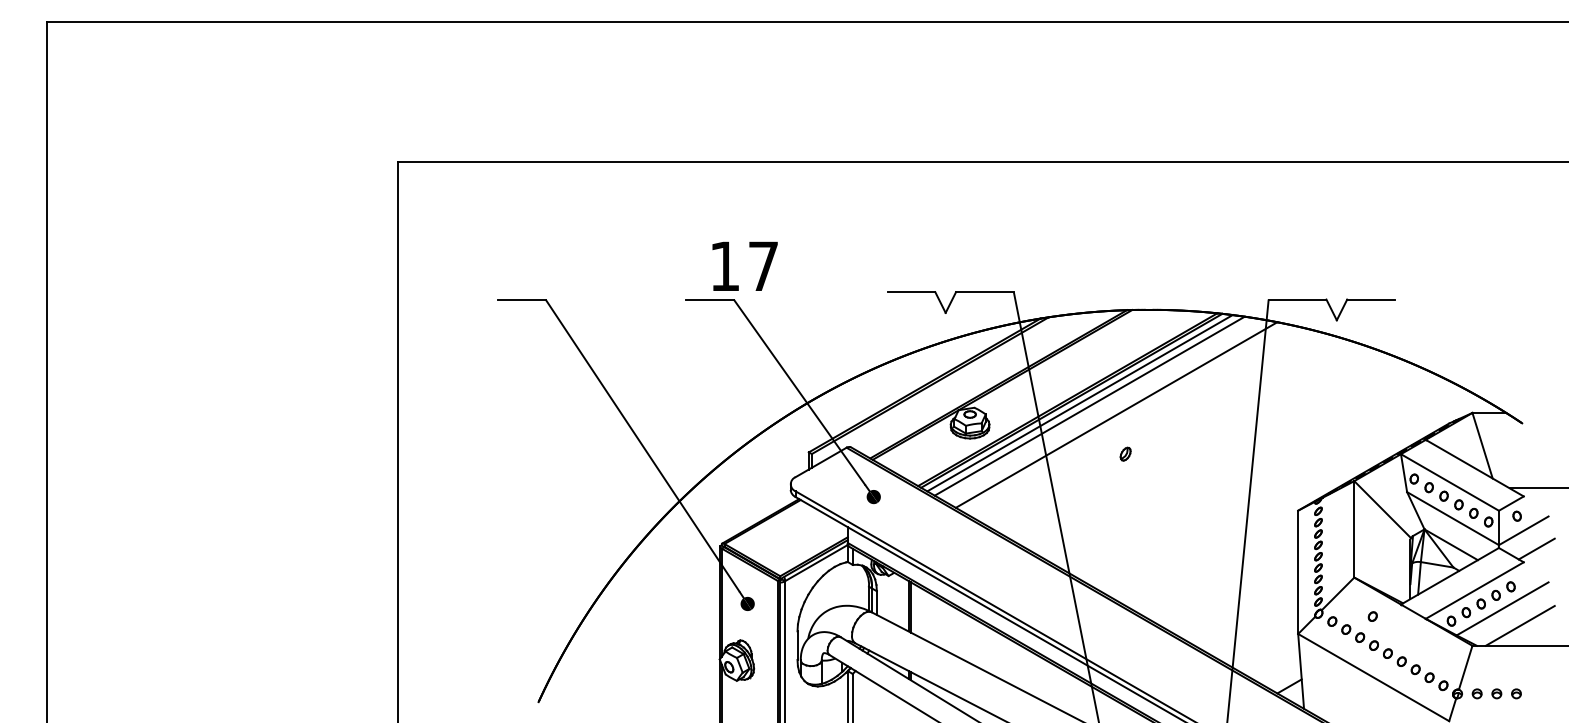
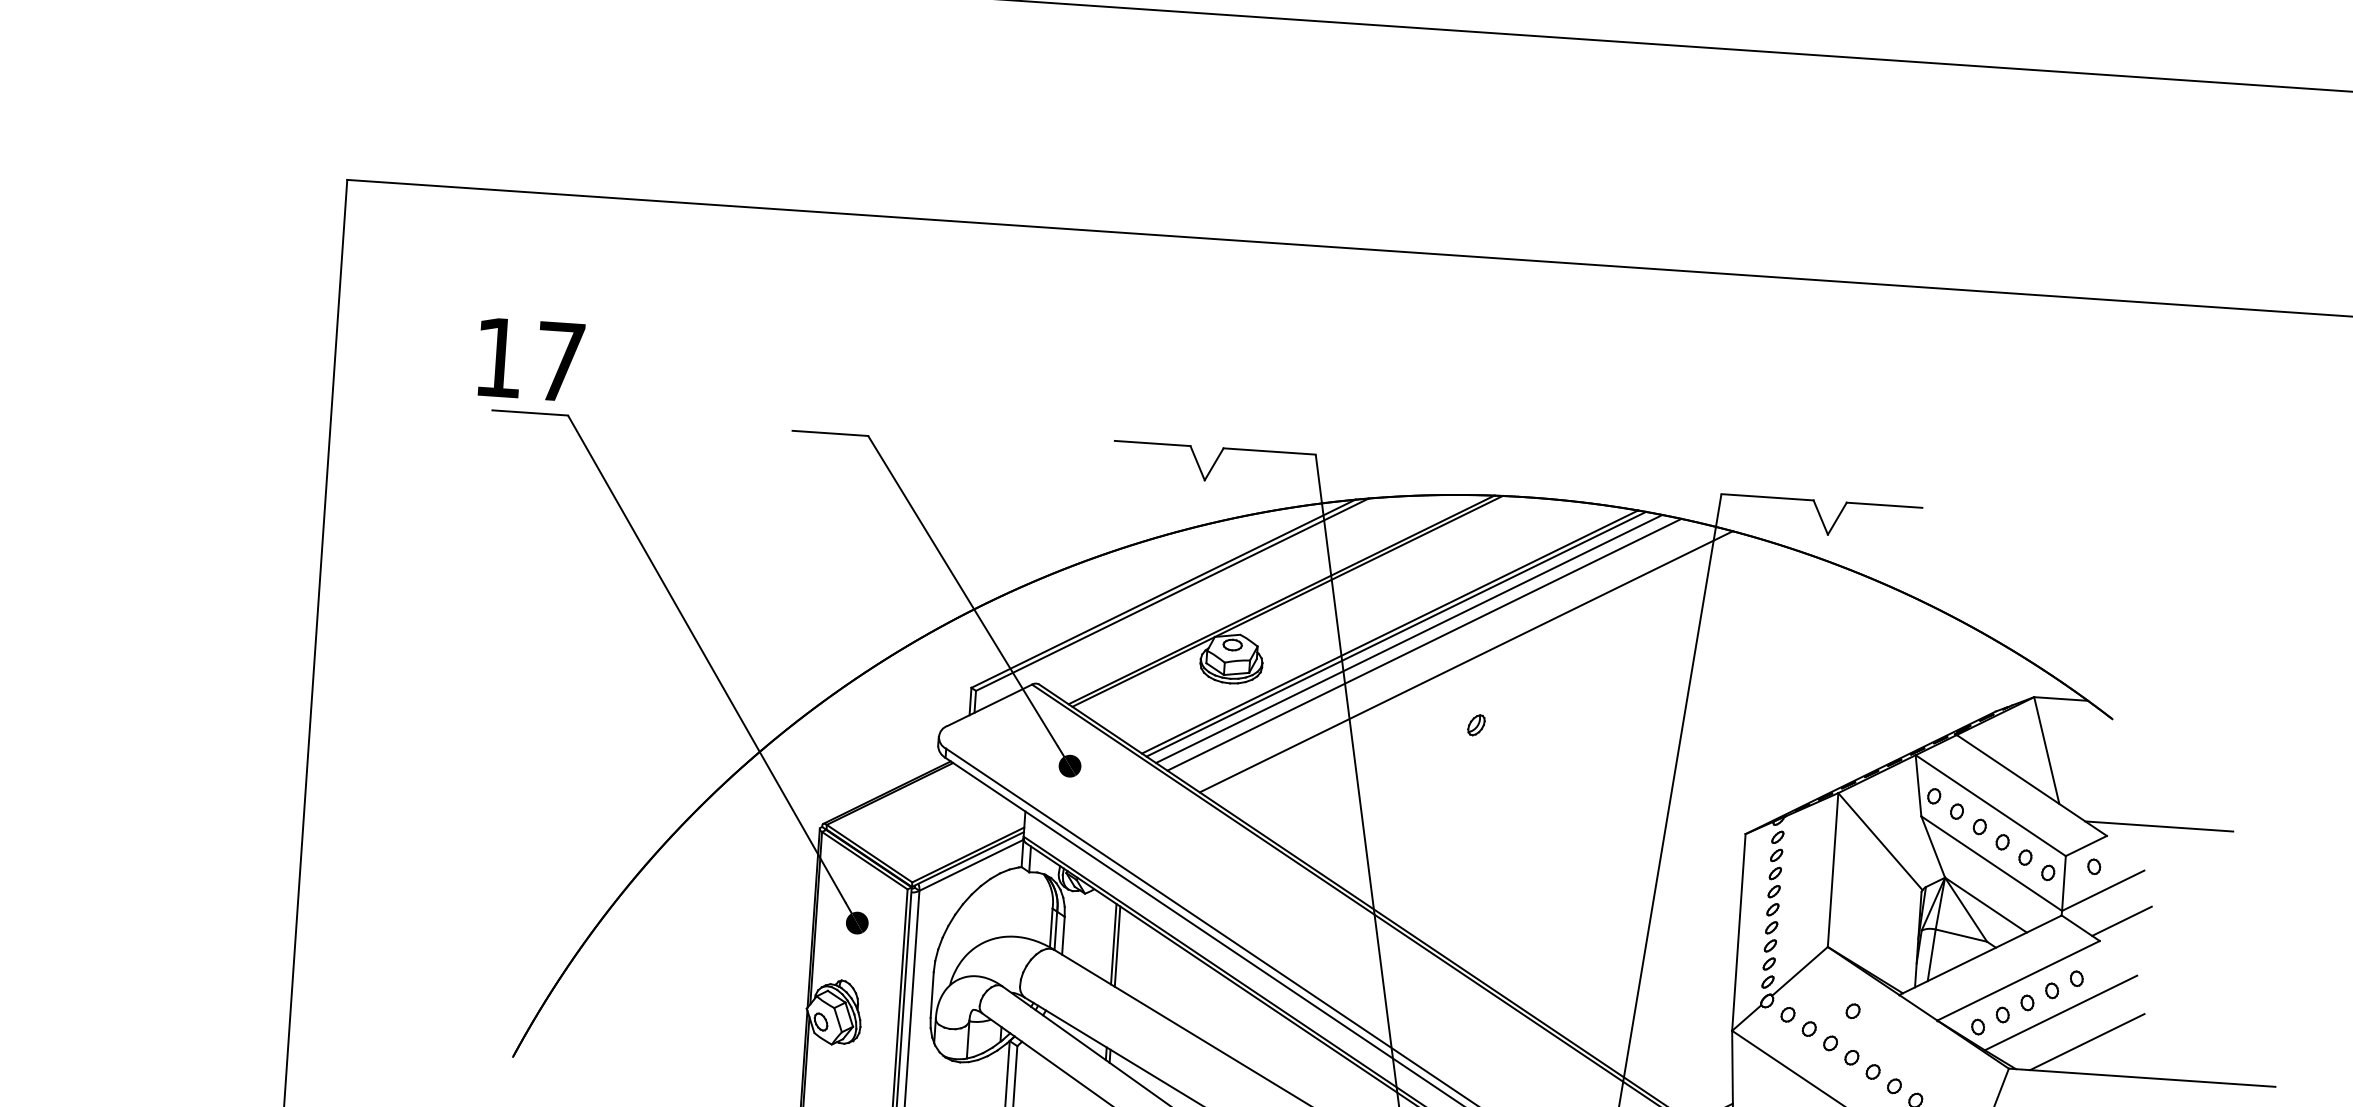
text: (744, 265) -> (530, 358), moved

